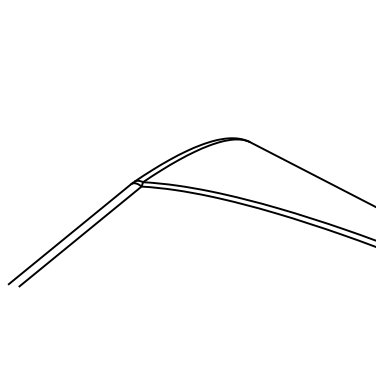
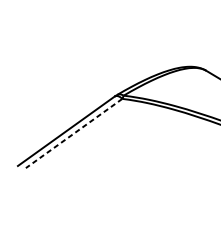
line: (80, 236) -> (74, 133), solid -> dashed

